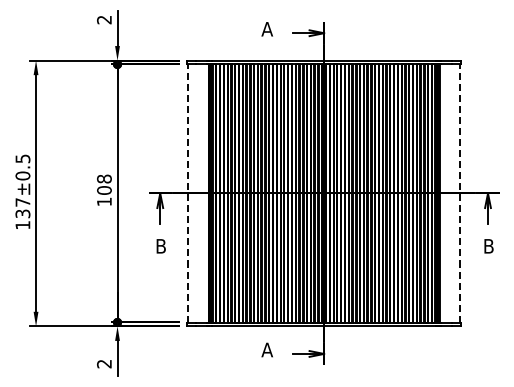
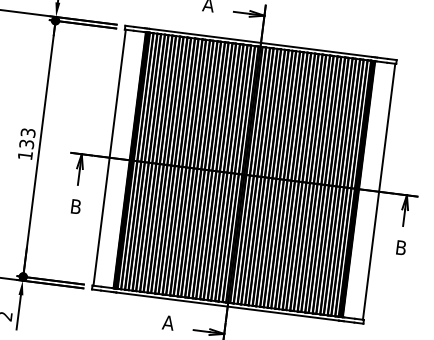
text: (104, 184) -> (27, 138), 108 -> 133
line: (188, 192) -> (109, 156), dashed -> solid
line: (459, 192) -> (378, 190), dashed -> solid

